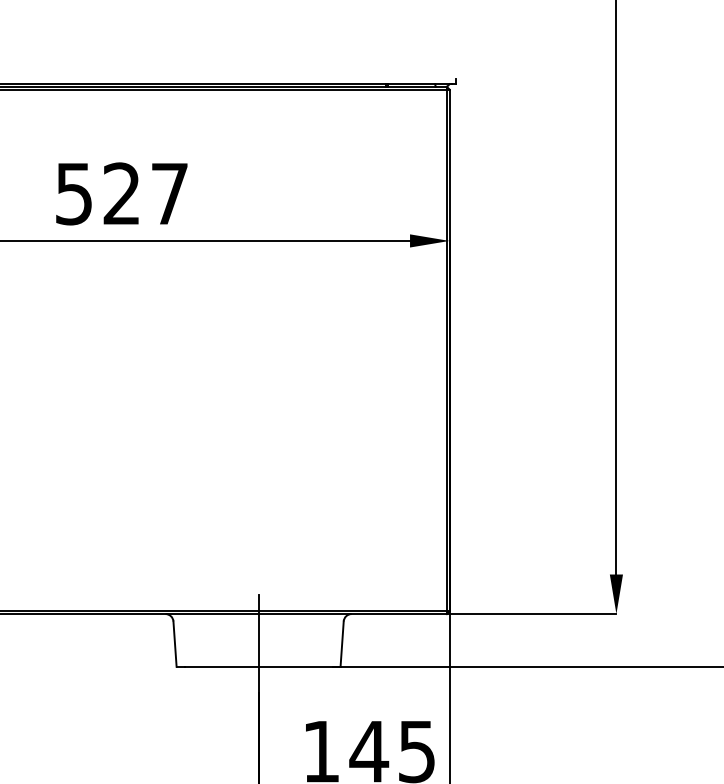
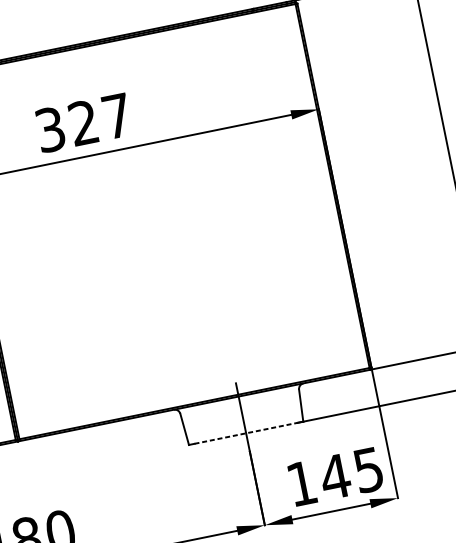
text: (74, 193) -> (50, 129), 527 -> 327
line: (259, 666) -> (246, 433), solid -> dashed

